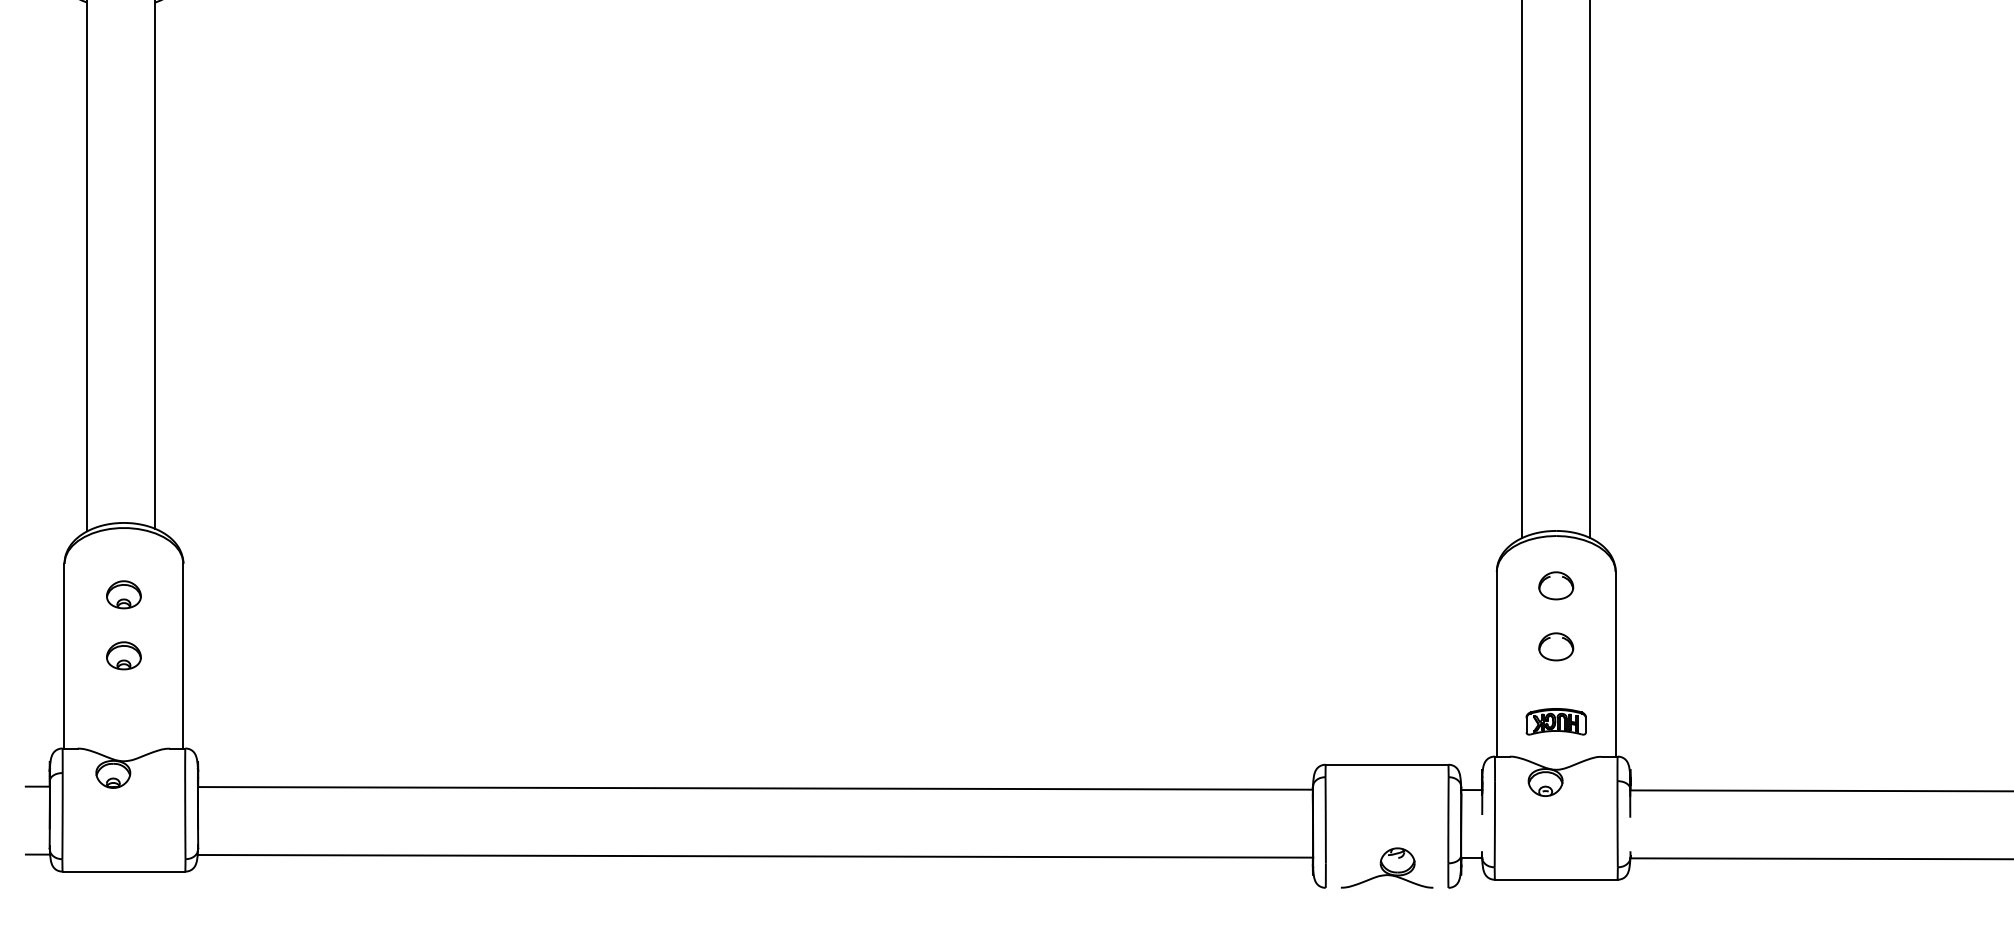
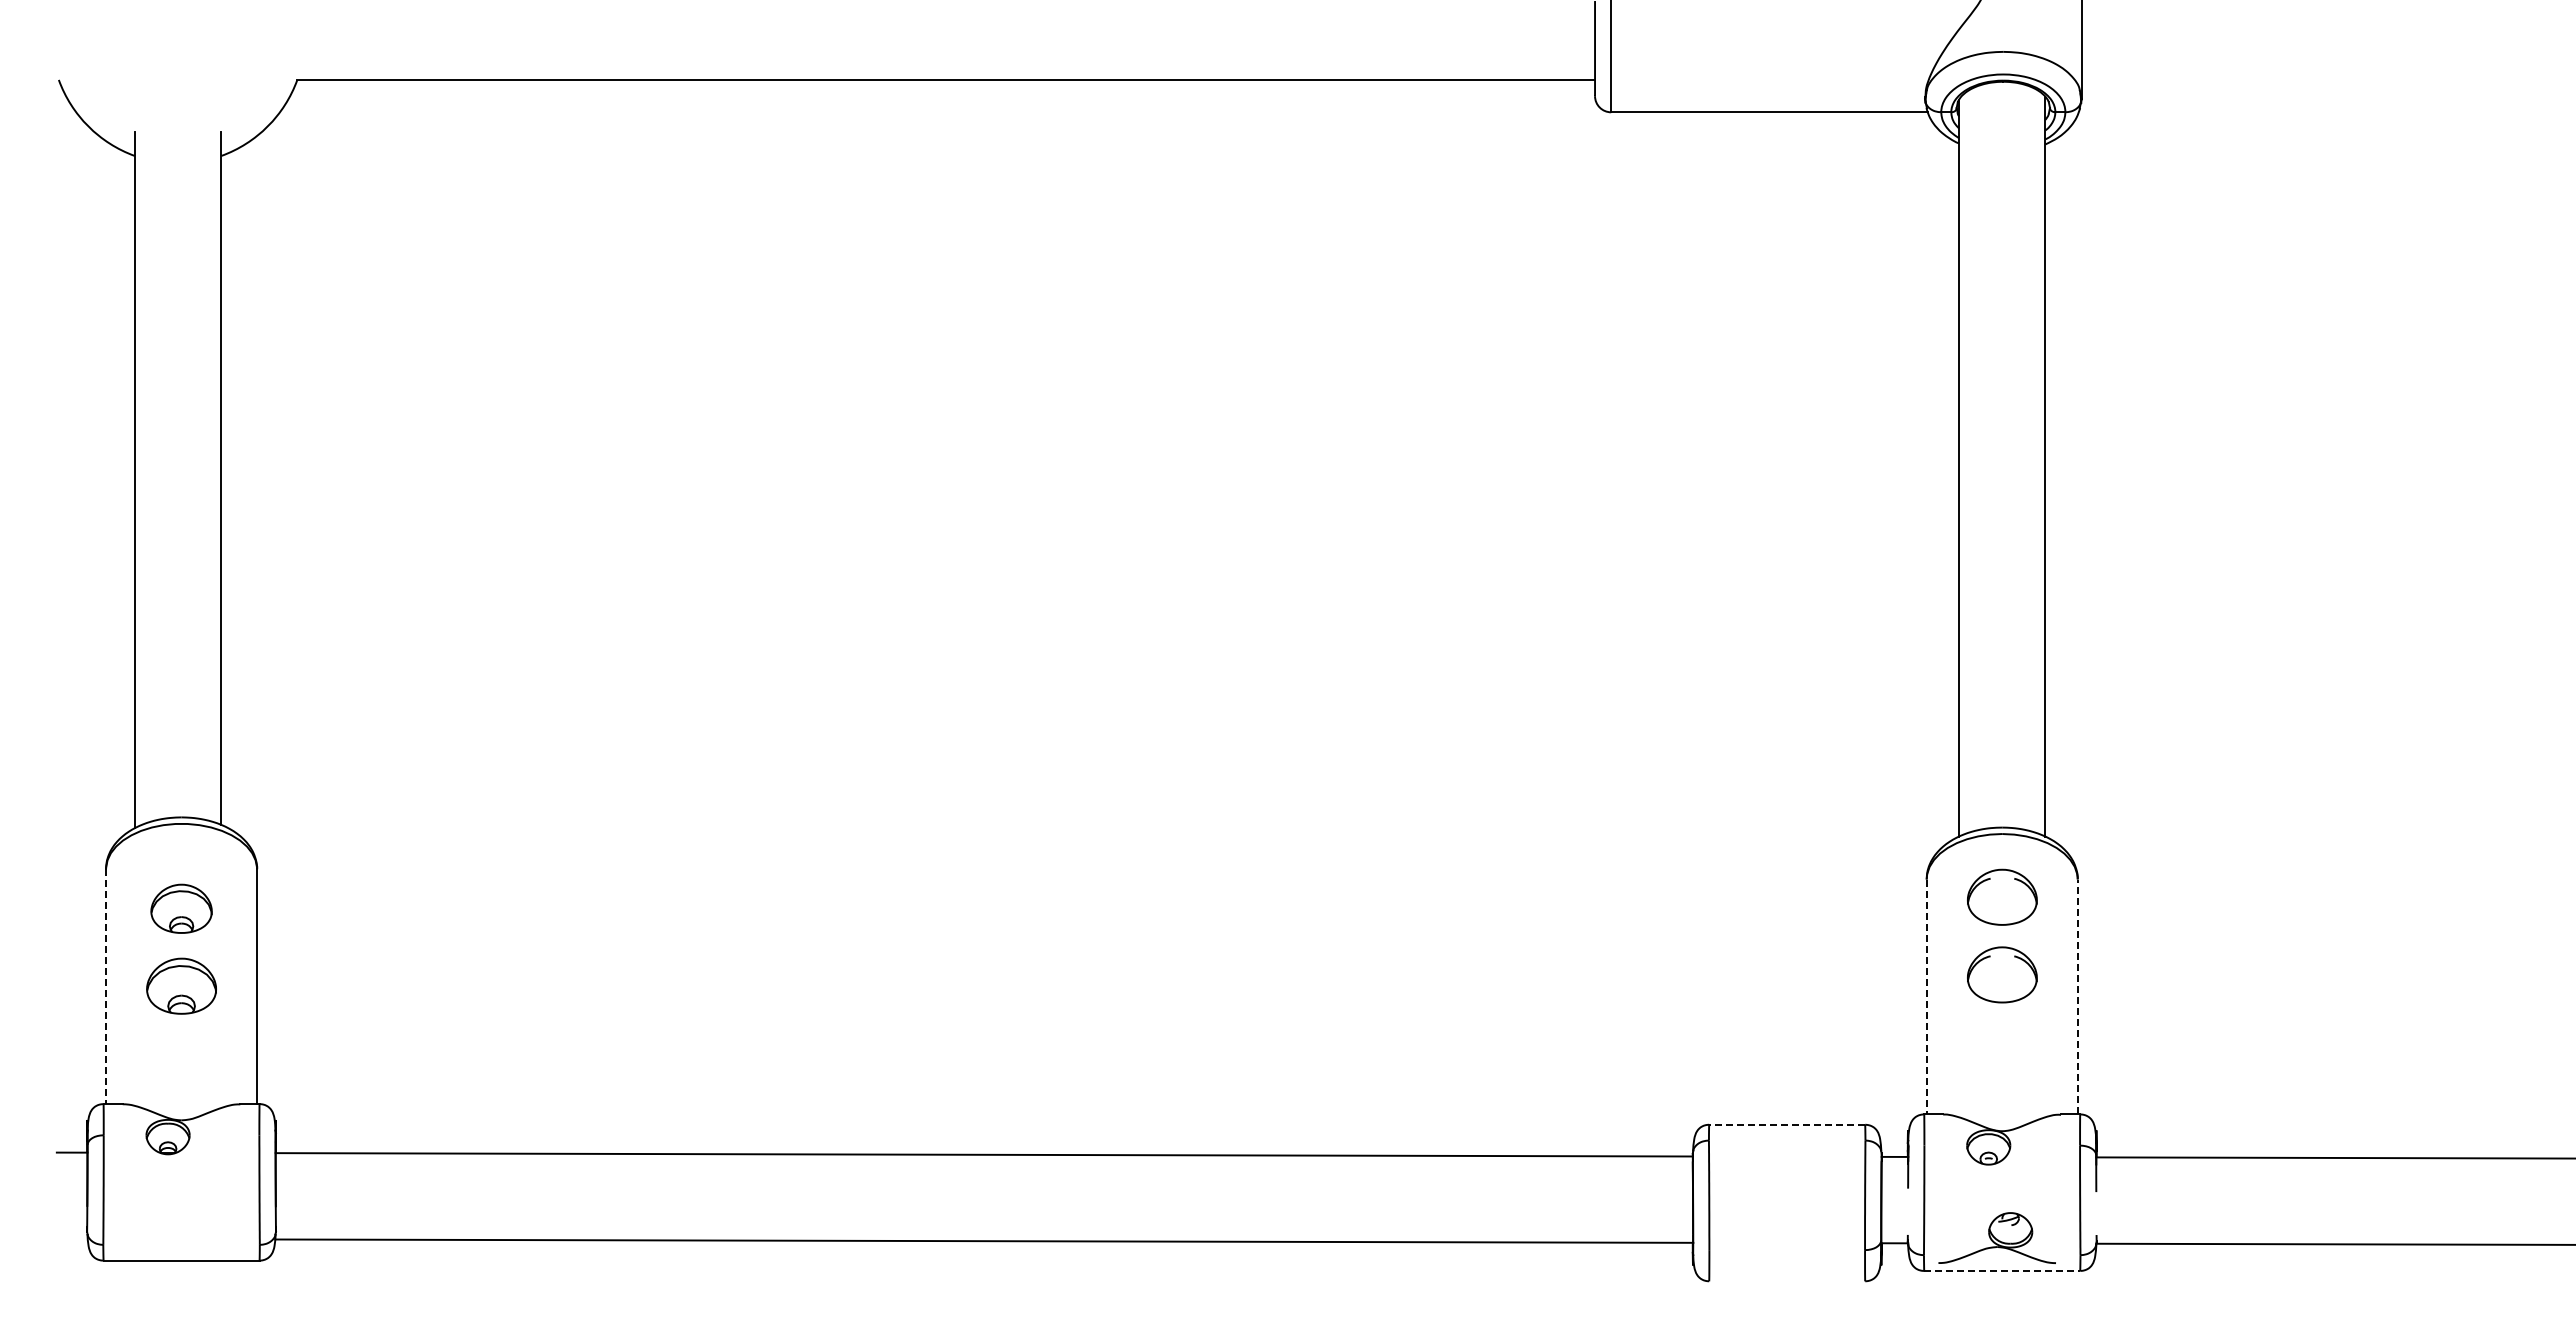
part: (1555, 585) -> (2001, 897), size x1.6
part: (123, 594) -> (181, 908), size x1.4
part: (1555, 646) -> (2001, 974), size x1.6
part: (123, 655) -> (181, 986), size x1.6
line: (64, 656) -> (106, 987), solid -> dashed
line: (1615, 663) -> (2077, 996), solid -> dashed
line: (1496, 664) -> (1926, 997), solid -> dashed
part: (1555, 721) -> (2001, 1069), removed
line: (1386, 764) -> (1786, 1124), solid -> dashed
line: (37, 854) -> (71, 1238), removed
part: (1386, 867) -> (1996, 1237), moved
line: (1556, 879) -> (2002, 1270), solid -> dashed

